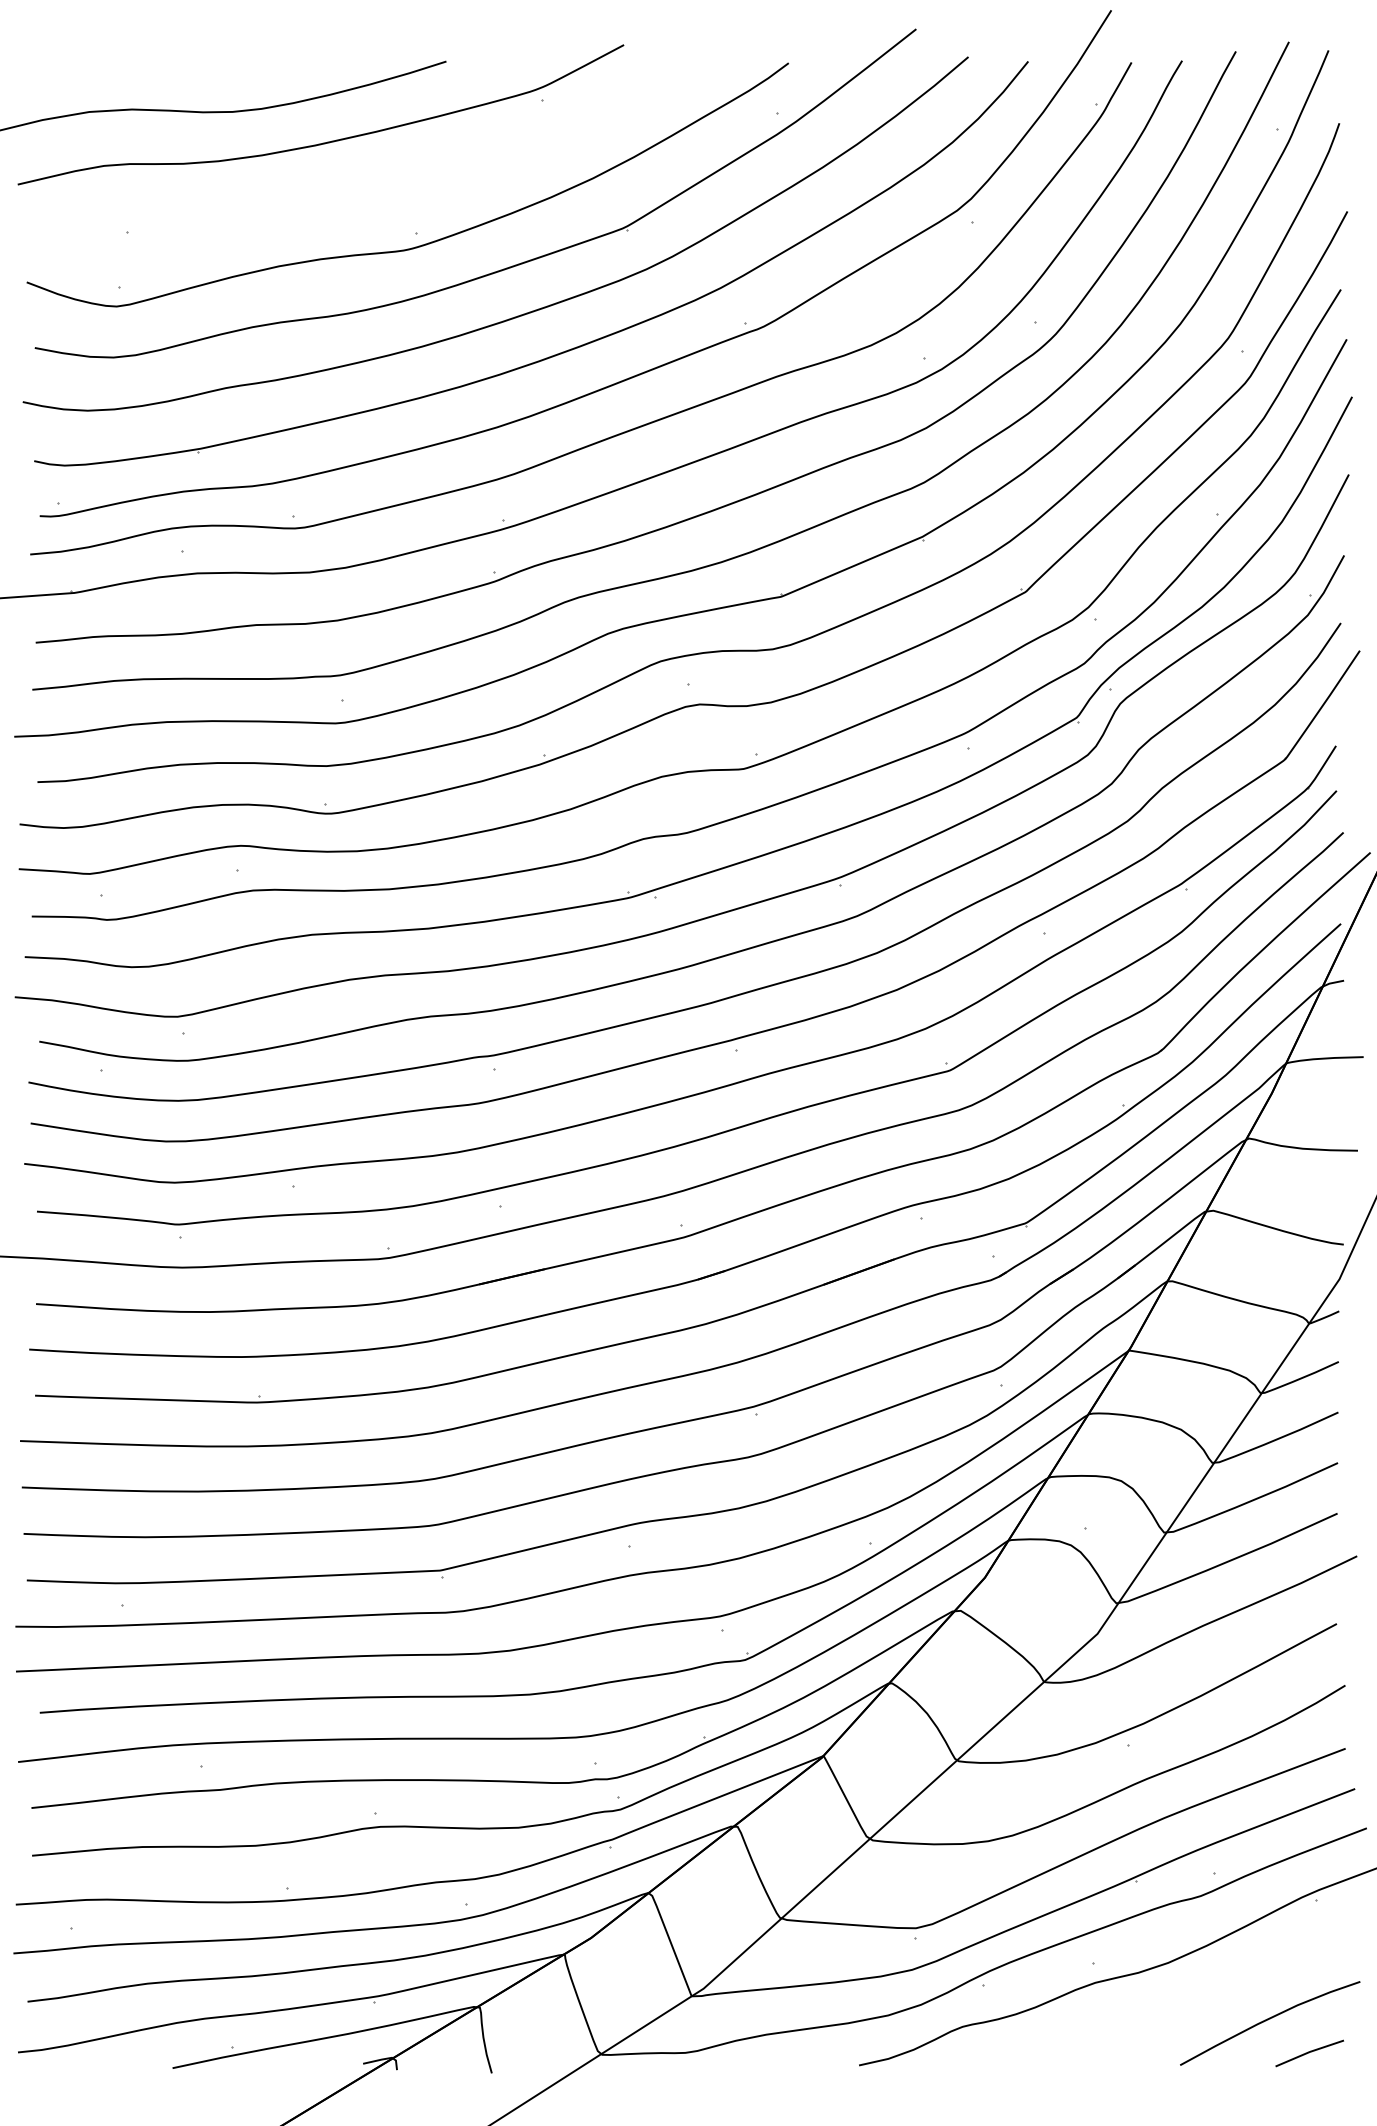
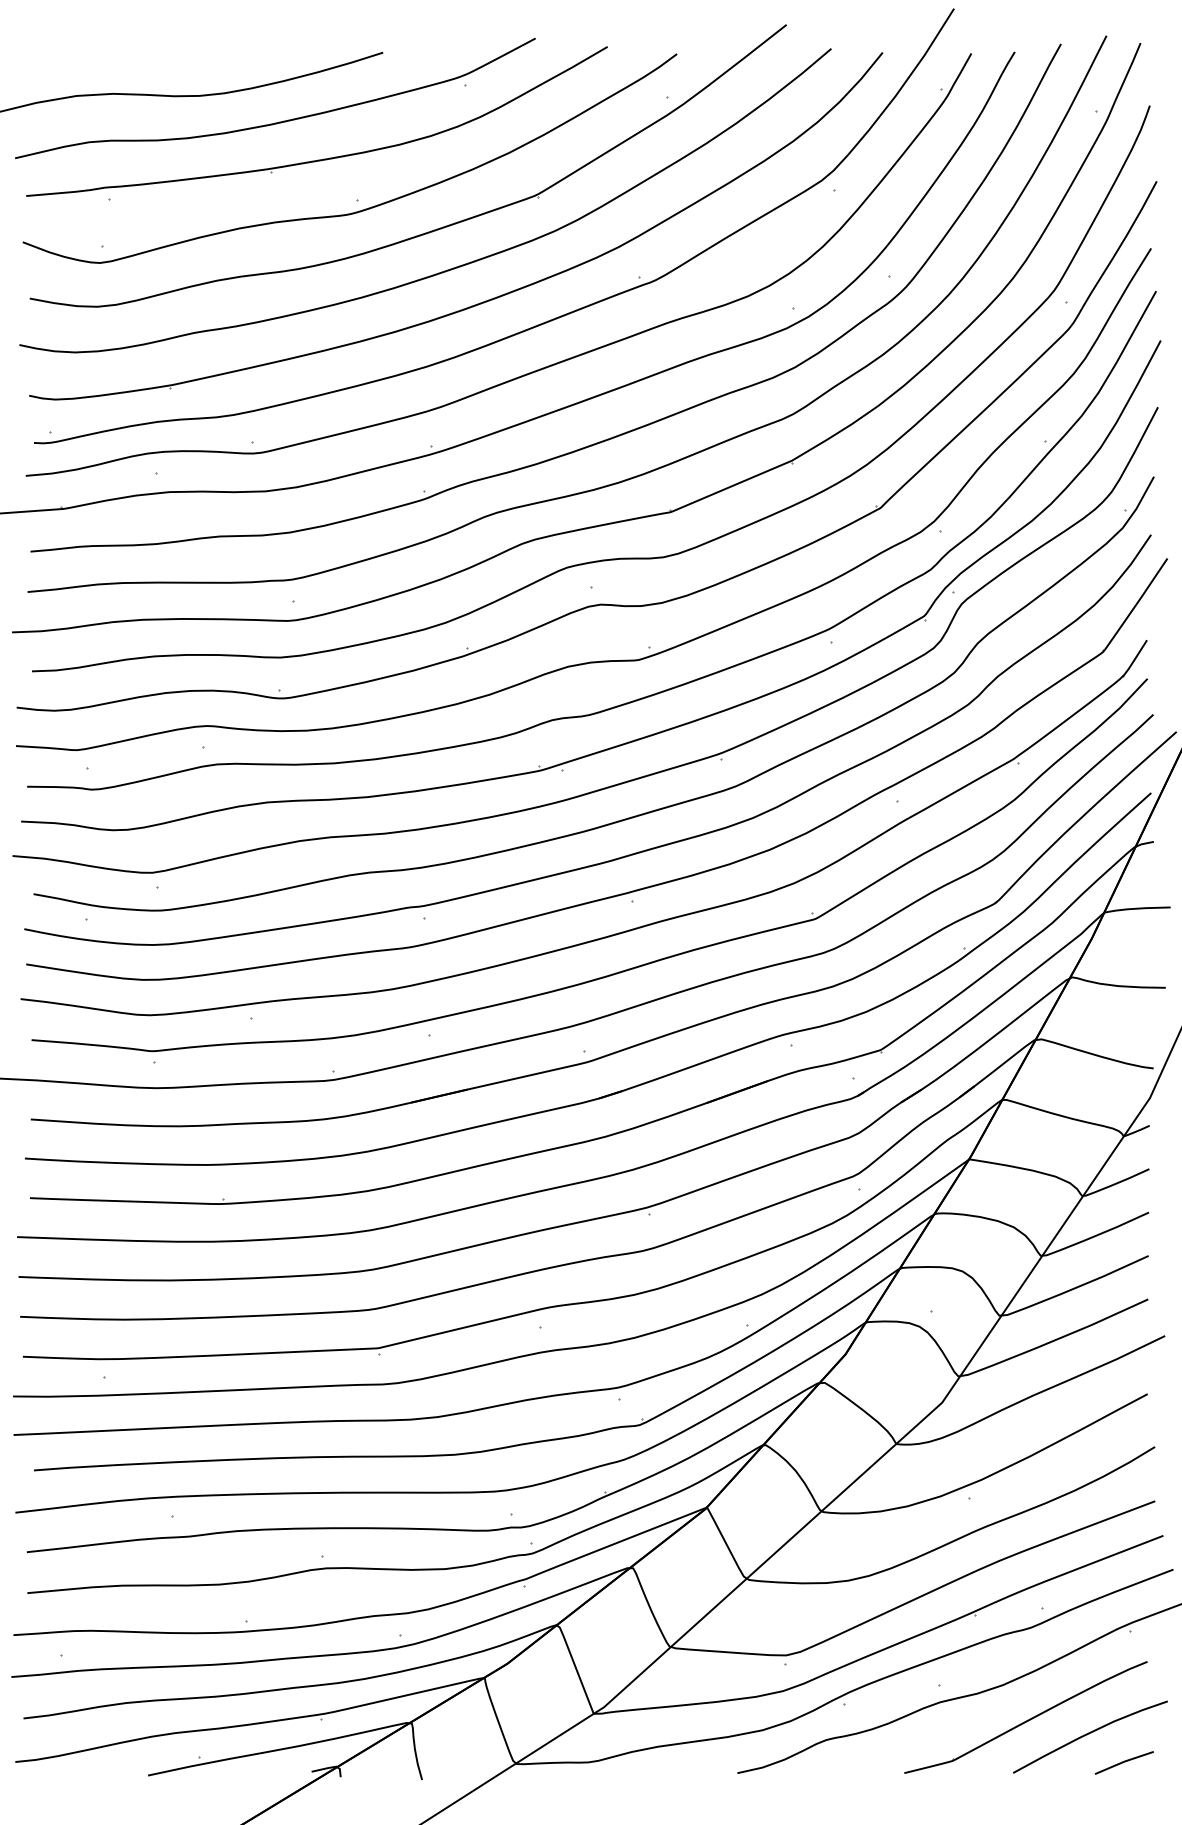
part: (374, 185) -> (321, 159), added
part: (1194, 2000) -> (1025, 1717), added

